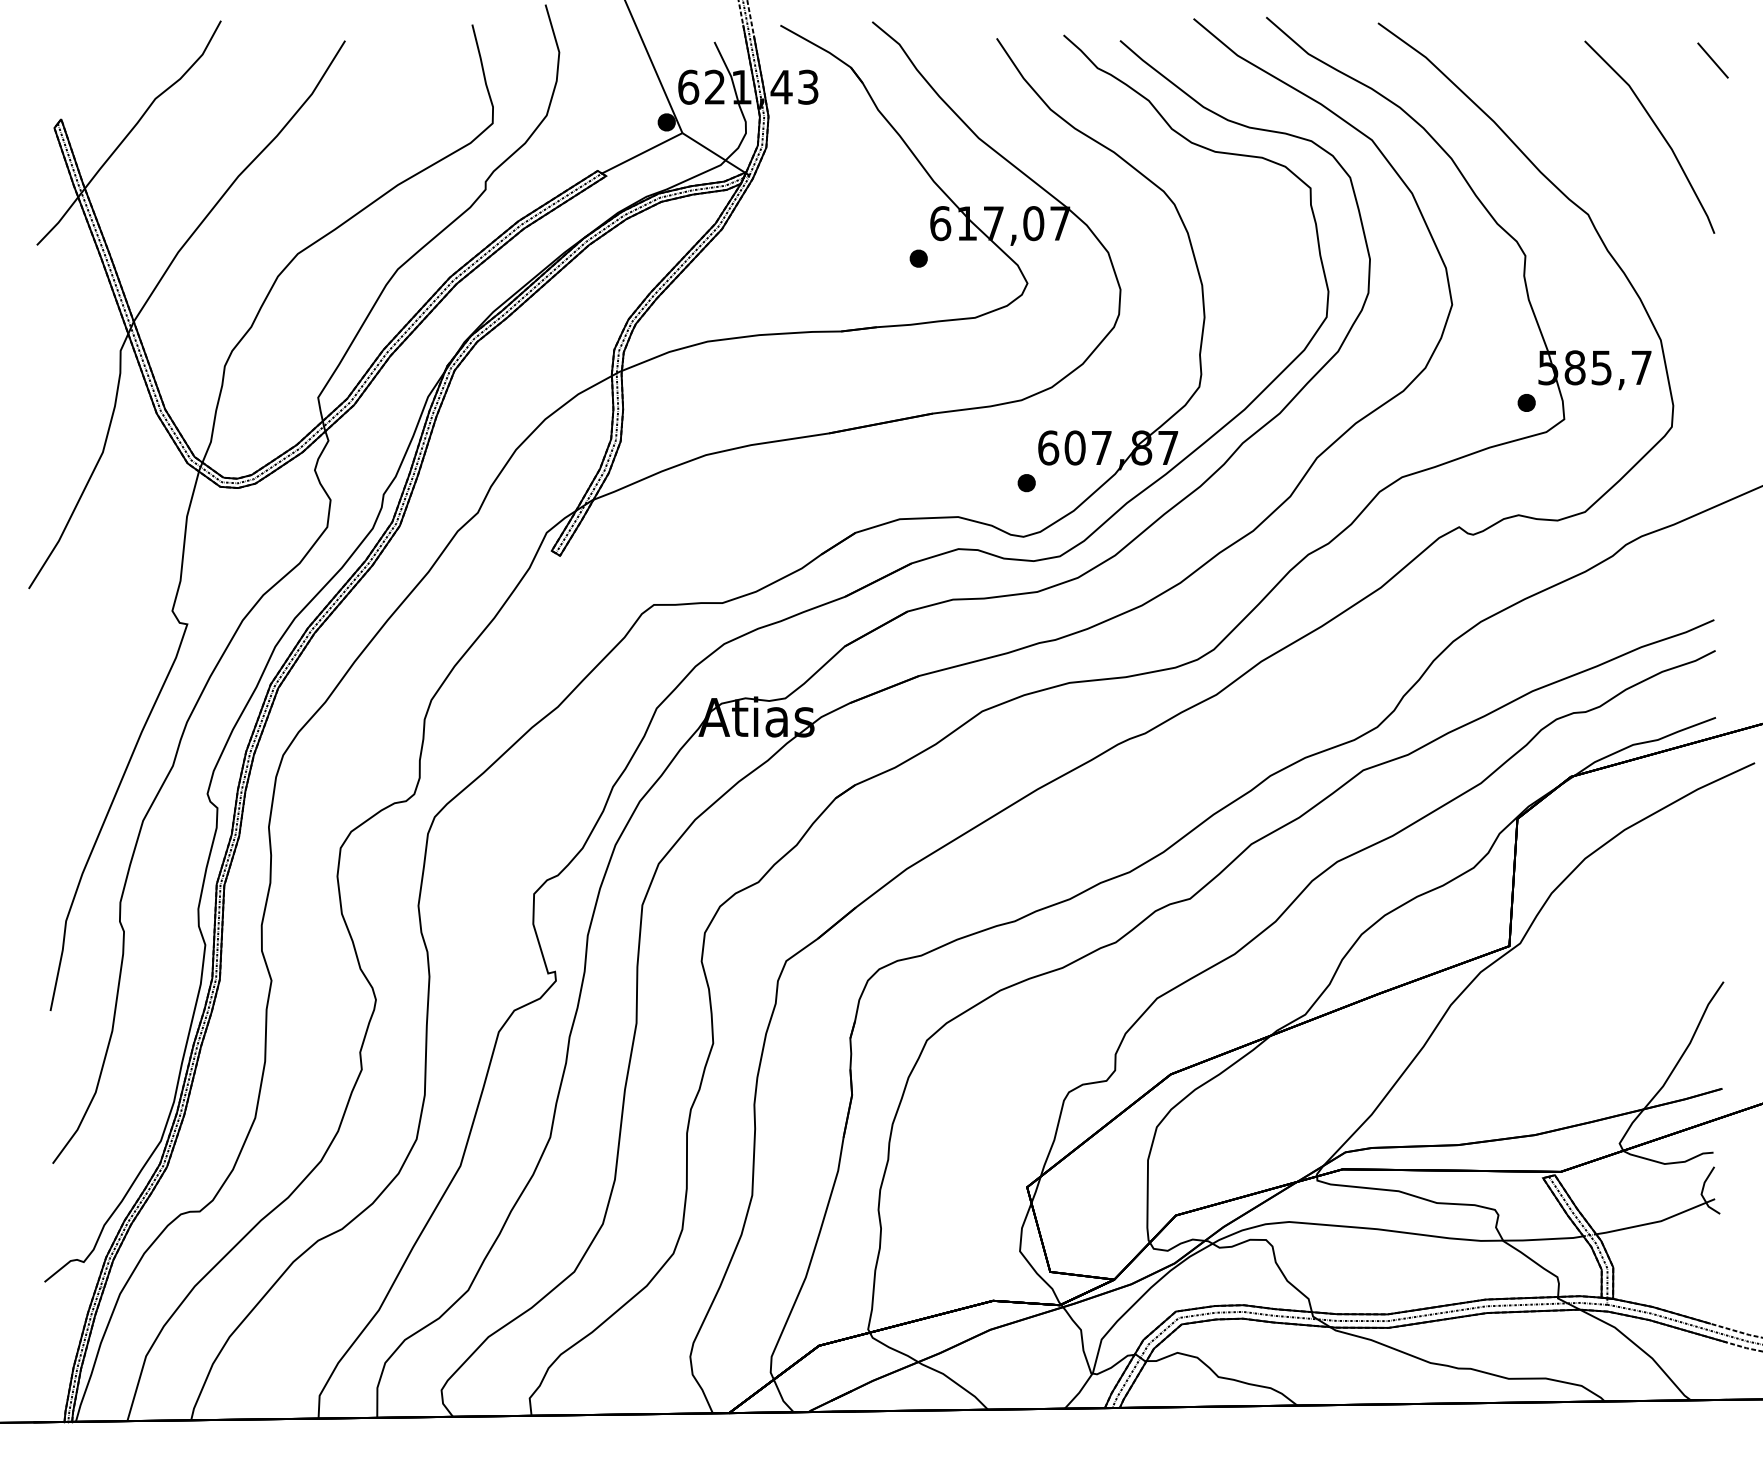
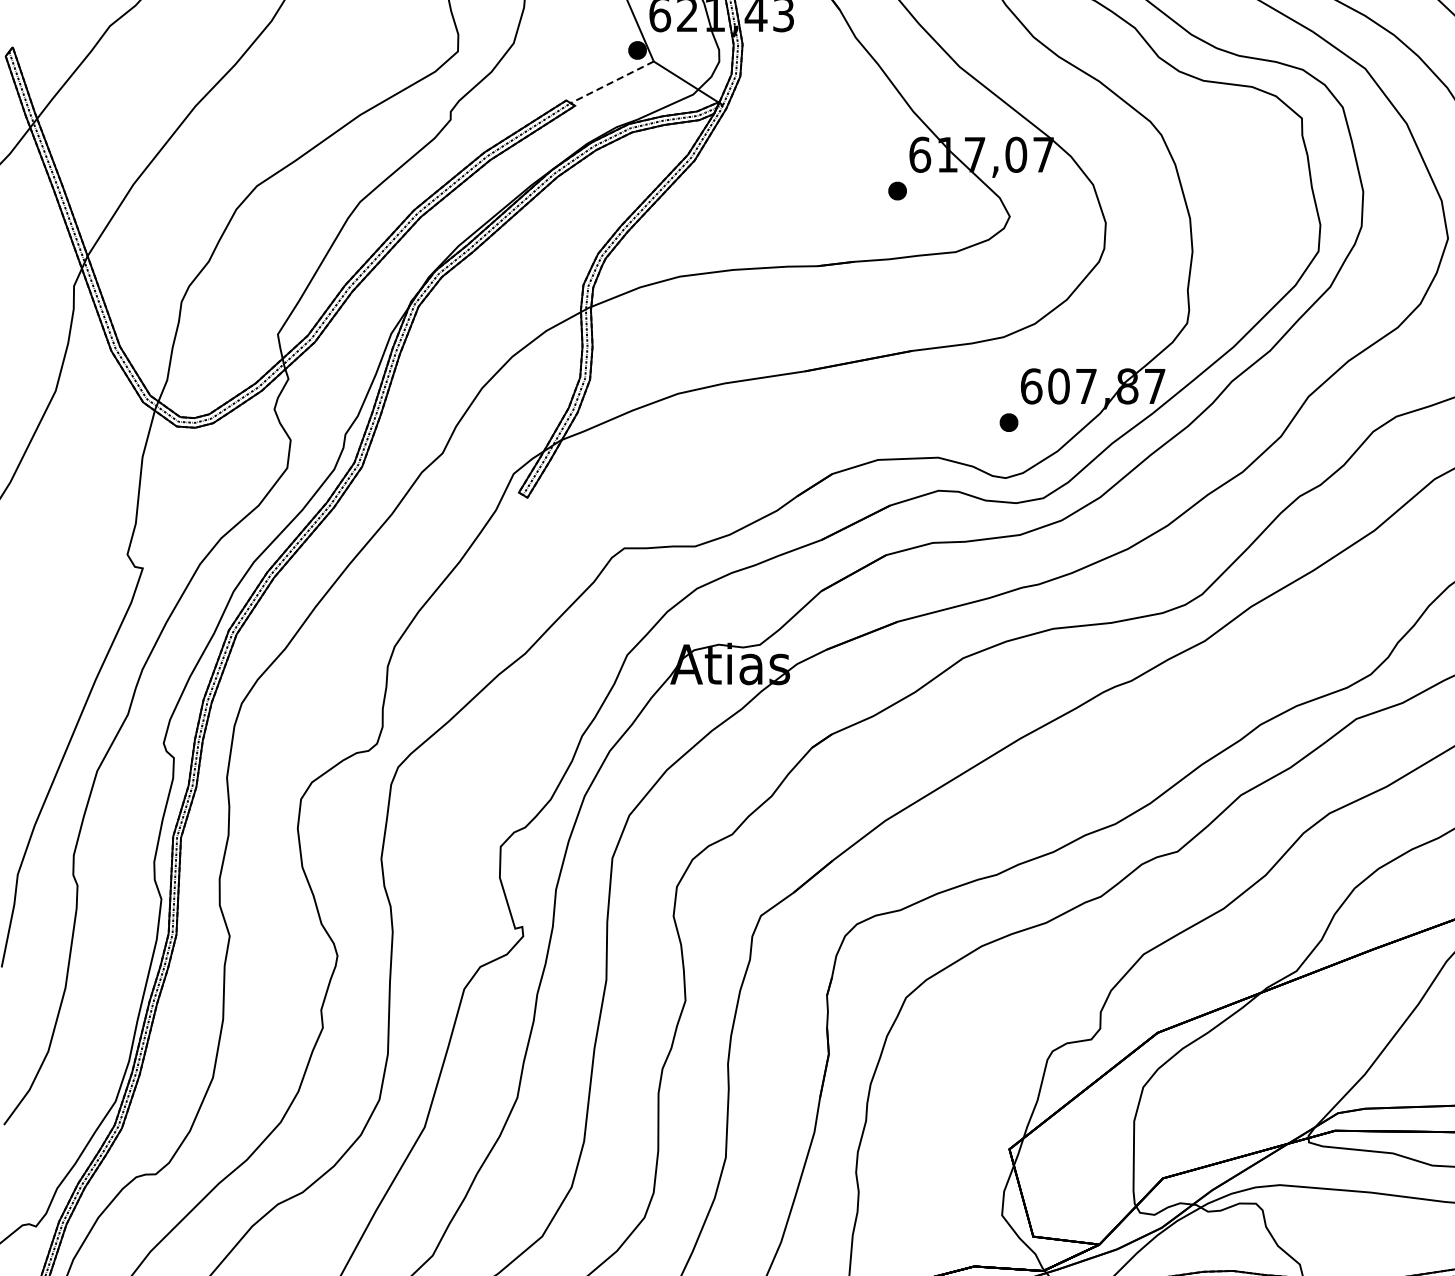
line: (641, 153) -> (611, 82), solid -> dashed

